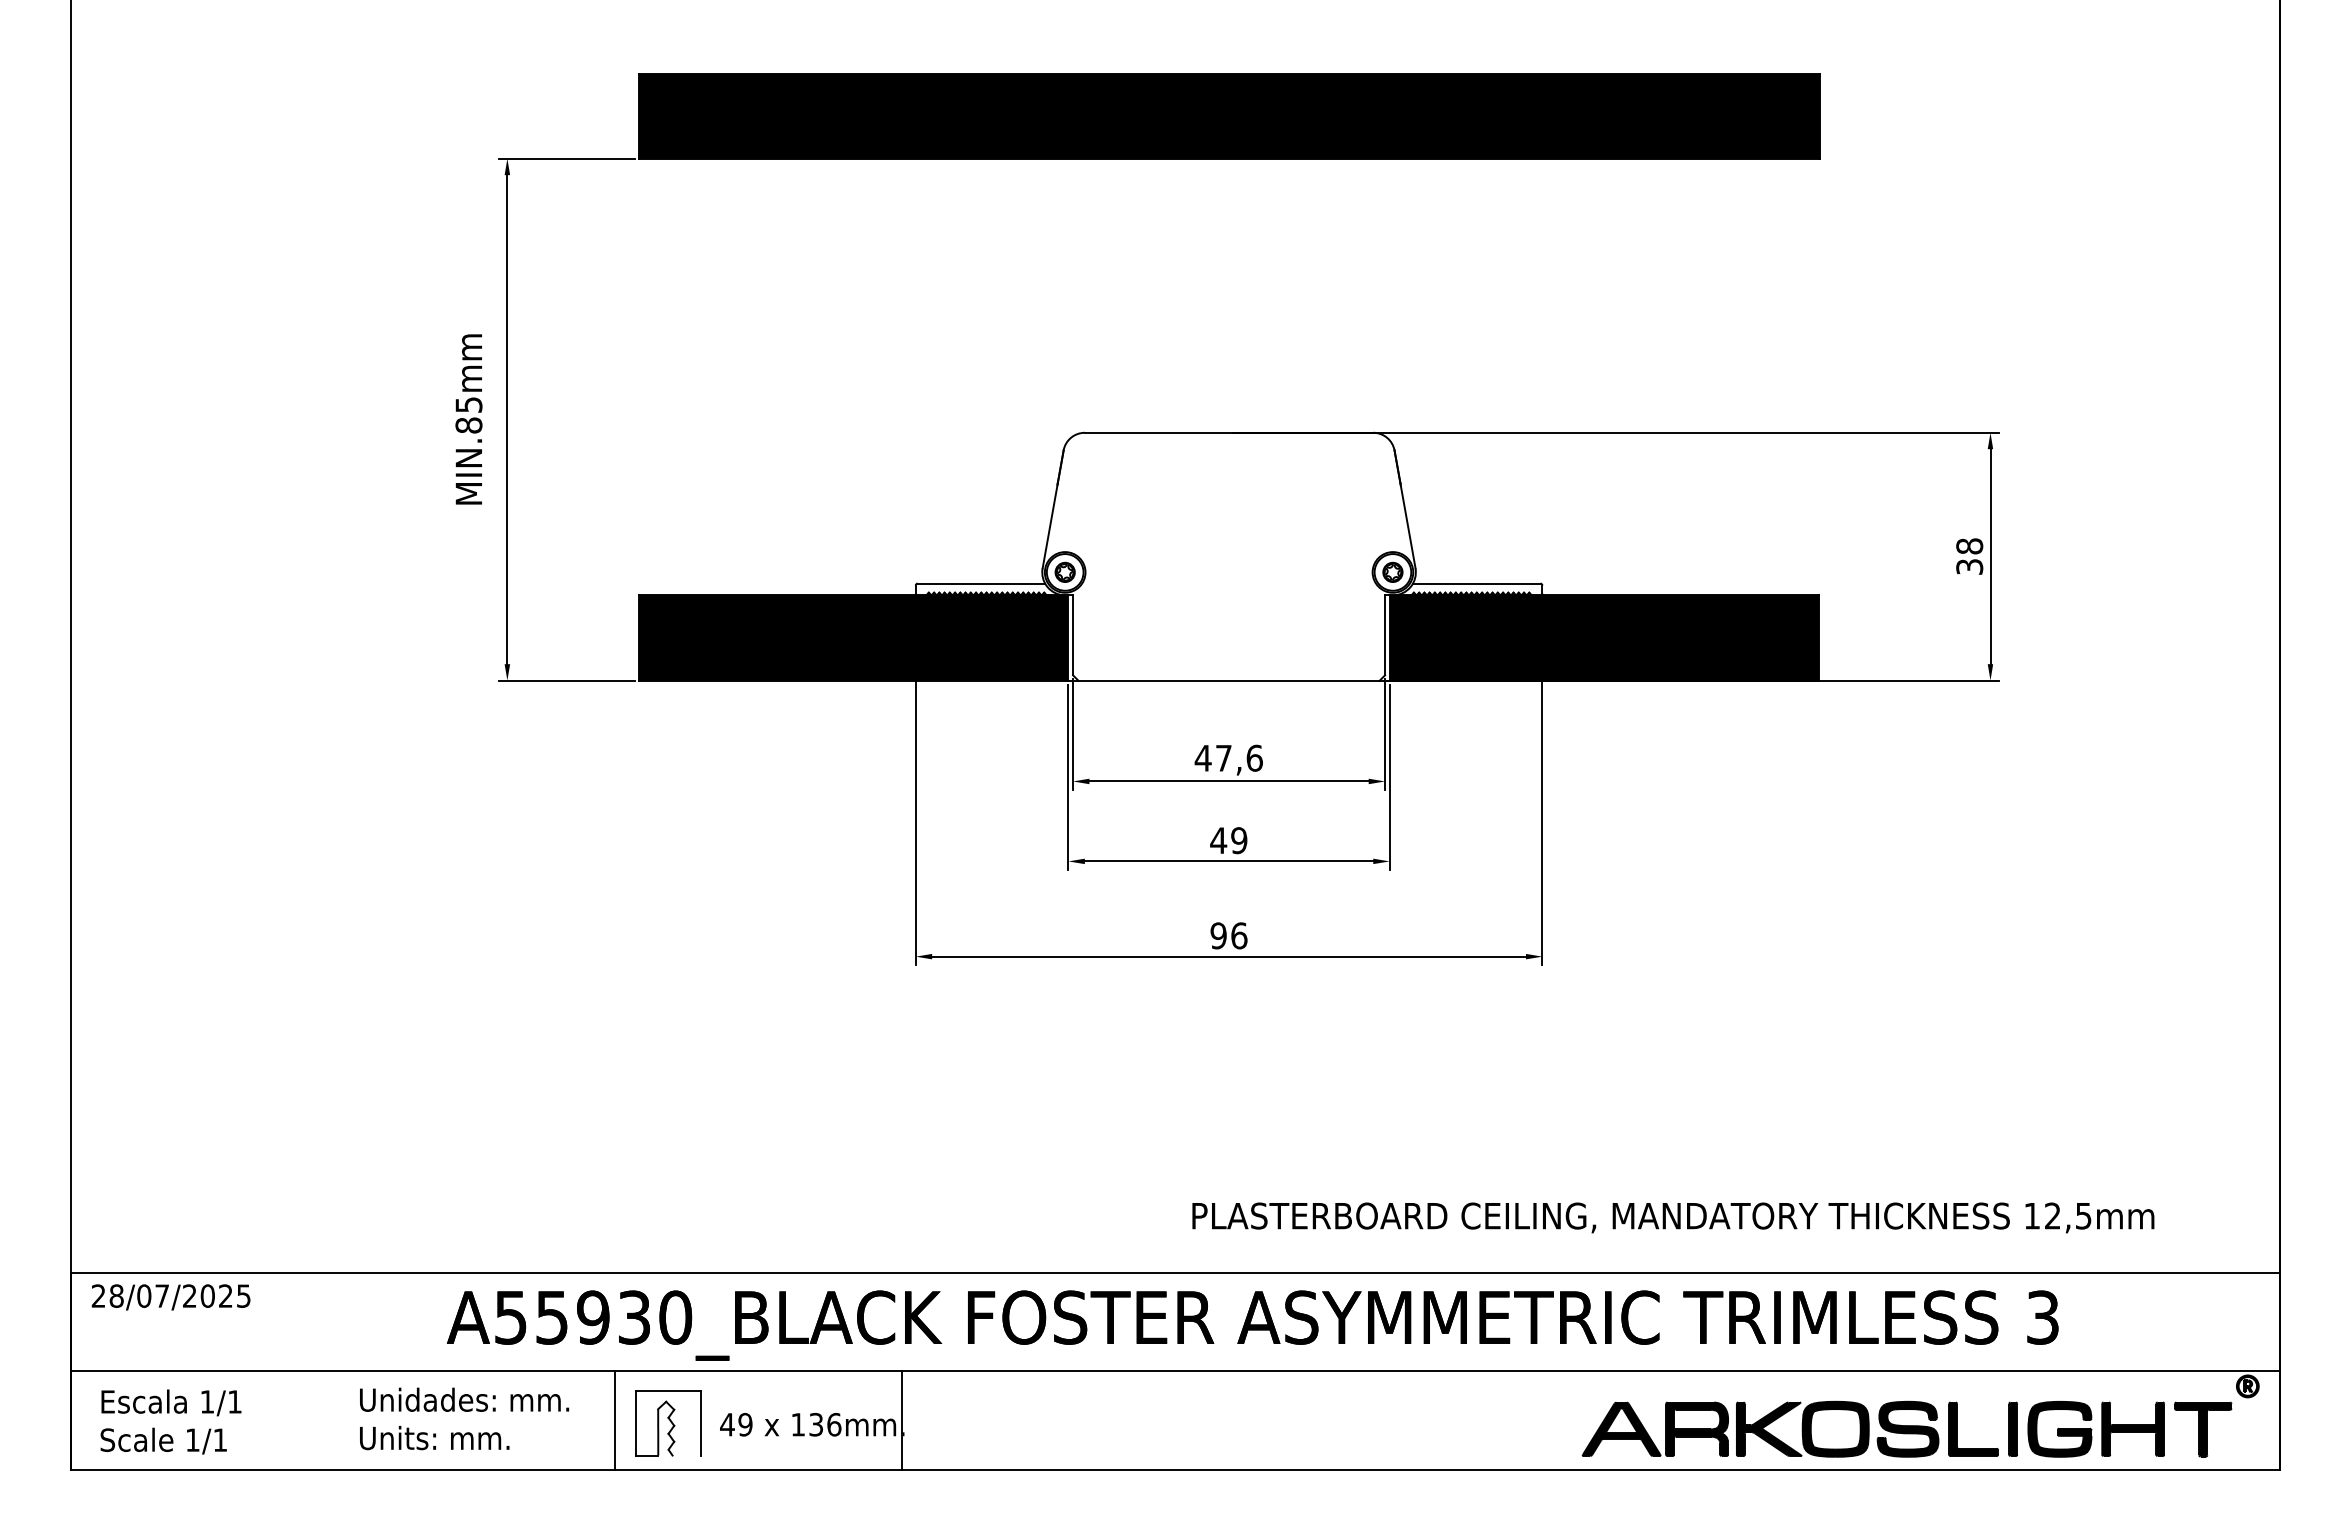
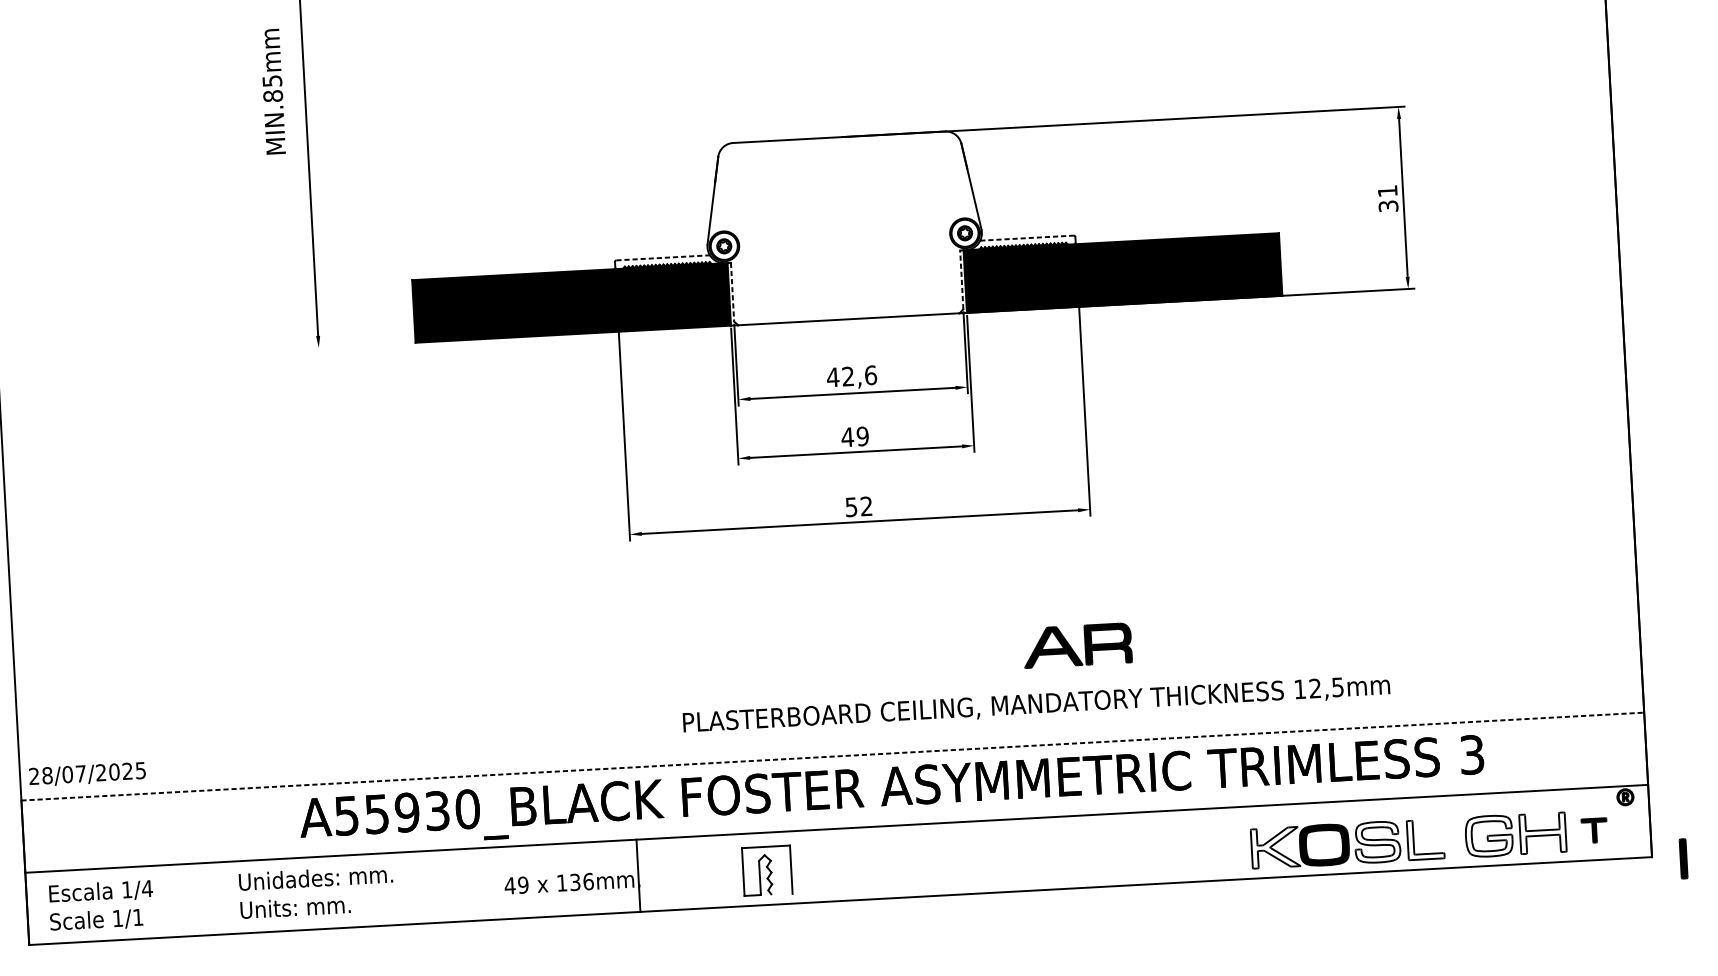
text: (468, 419) -> (272, 91), moved
text: (1969, 546) -> (1387, 191), 38 -> 31
line: (981, 583) -> (663, 257), solid -> dashed
line: (1476, 583) -> (1026, 238), solid -> dashed
line: (1073, 635) -> (732, 292), solid -> dashed
line: (1385, 635) -> (962, 279), solid -> dashed
line: (567, 680) -> (362, 345), removed
text: (1223, 757) -> (847, 376), 47,6 -> 42,6
text: (1228, 935) -> (858, 506), 96 -> 52
text: (1673, 1217) -> (1036, 704), moved
line: (1175, 1272) -> (833, 756), solid -> dashed
text: (170, 1297) -> (87, 774), moved
text: (234, 1401) -> (147, 888), 1/1 -> 1/4
line: (614, 1420) -> (426, 887), removed
part: (668, 1423) -> (767, 871), moved
fill: (1768, 1428) -> (1275, 847), removed
fill: (1907, 1428) -> (1377, 841), removed
fill: (1973, 1428) -> (1425, 839), removed
part: (2012, 1428) -> (1683, 858), moved
fill: (2059, 1428) -> (1488, 835), removed
fill: (2133, 1428) -> (1543, 832), removed
part: (2203, 1429) -> (1594, 830), size x0.6
part: (1648, 1433) -> (1072, 648), moved

